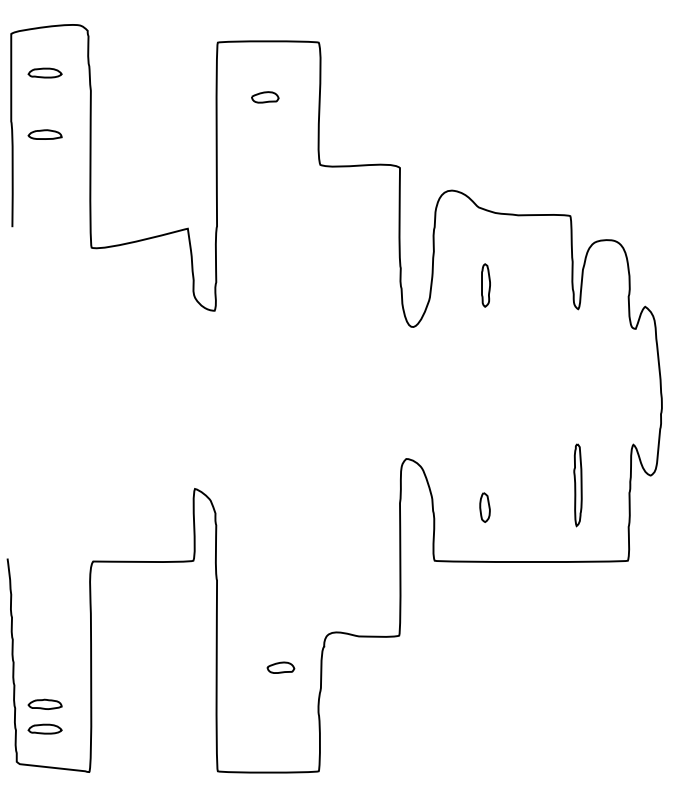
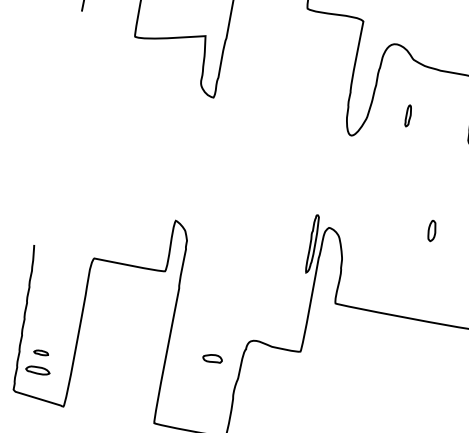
part: (485, 285) -> (408, 115), size x0.7
part: (577, 485) -> (312, 244), moved
part: (484, 507) -> (431, 230), moved
part: (44, 703) -> (40, 352), size x0.6

